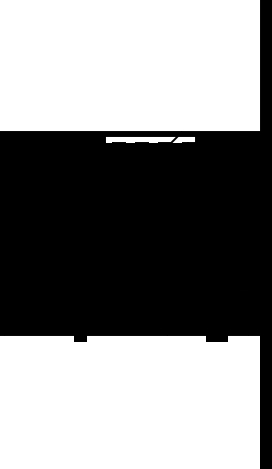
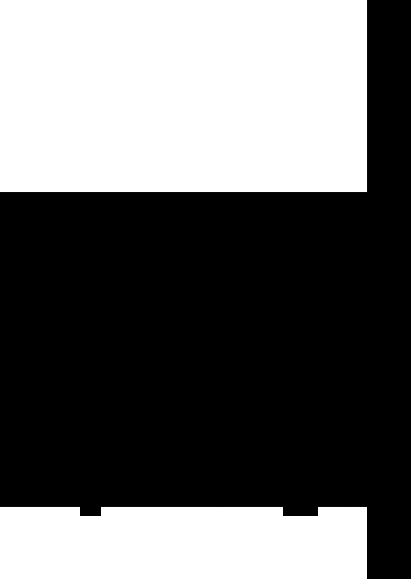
fill: (150, 139) -> (198, 204), added

